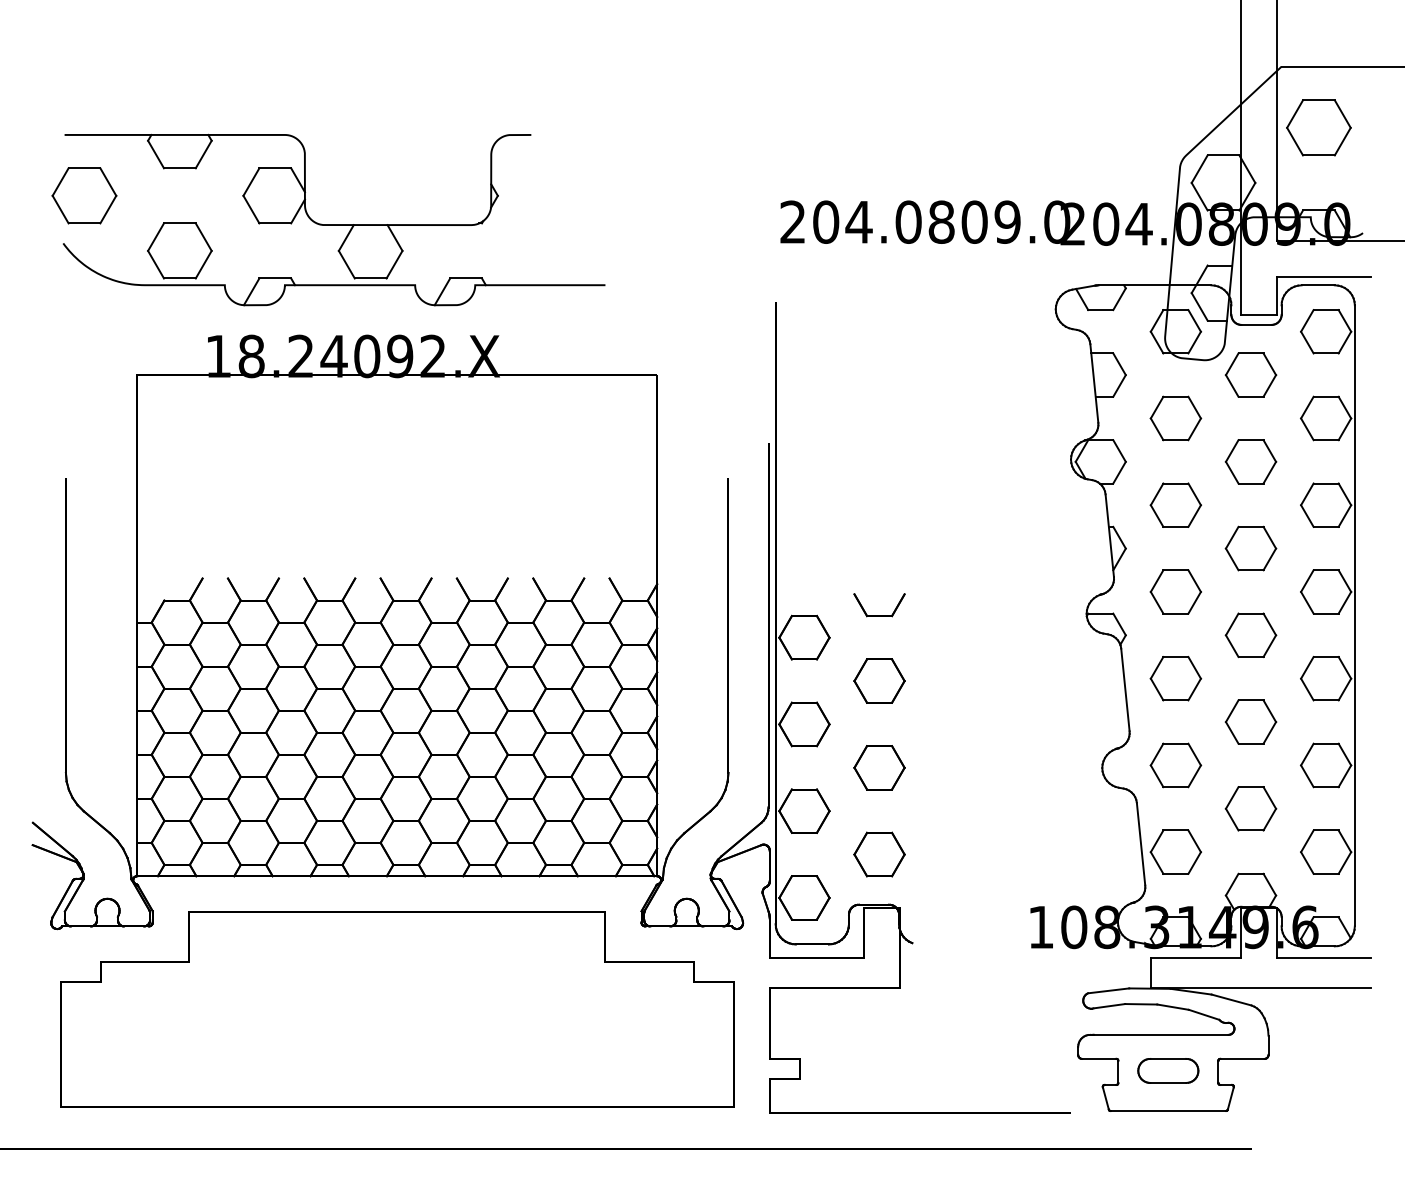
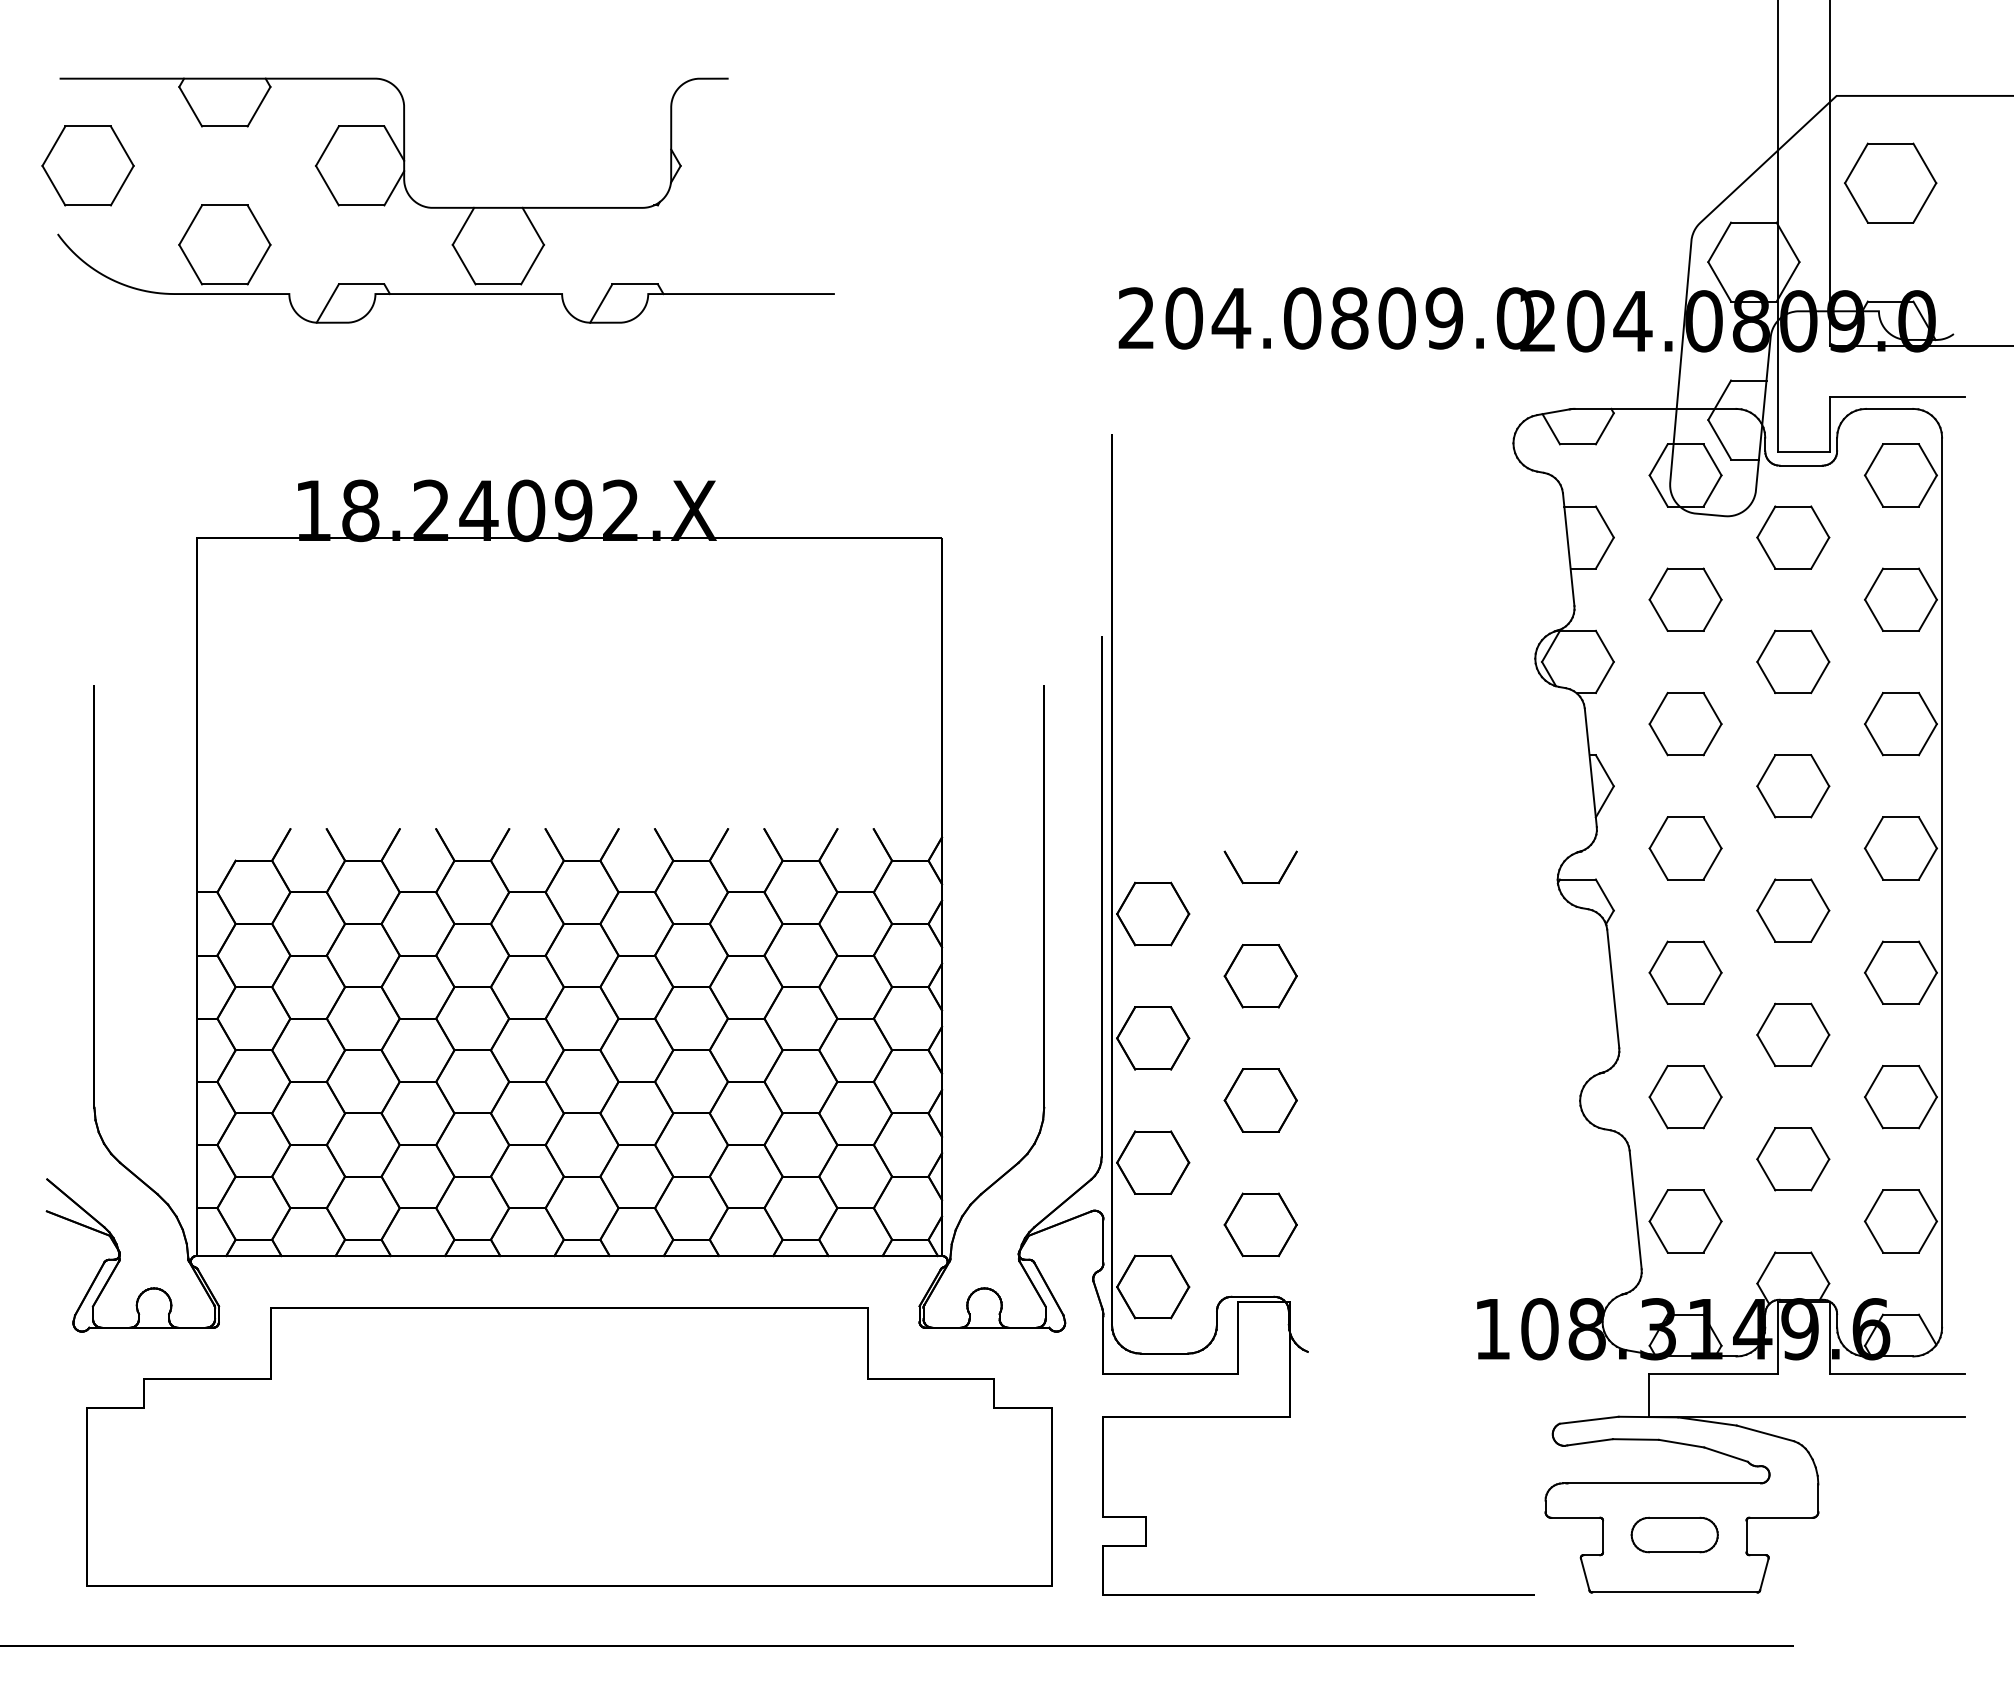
part: (328, 219) -> (437, 199), moved

